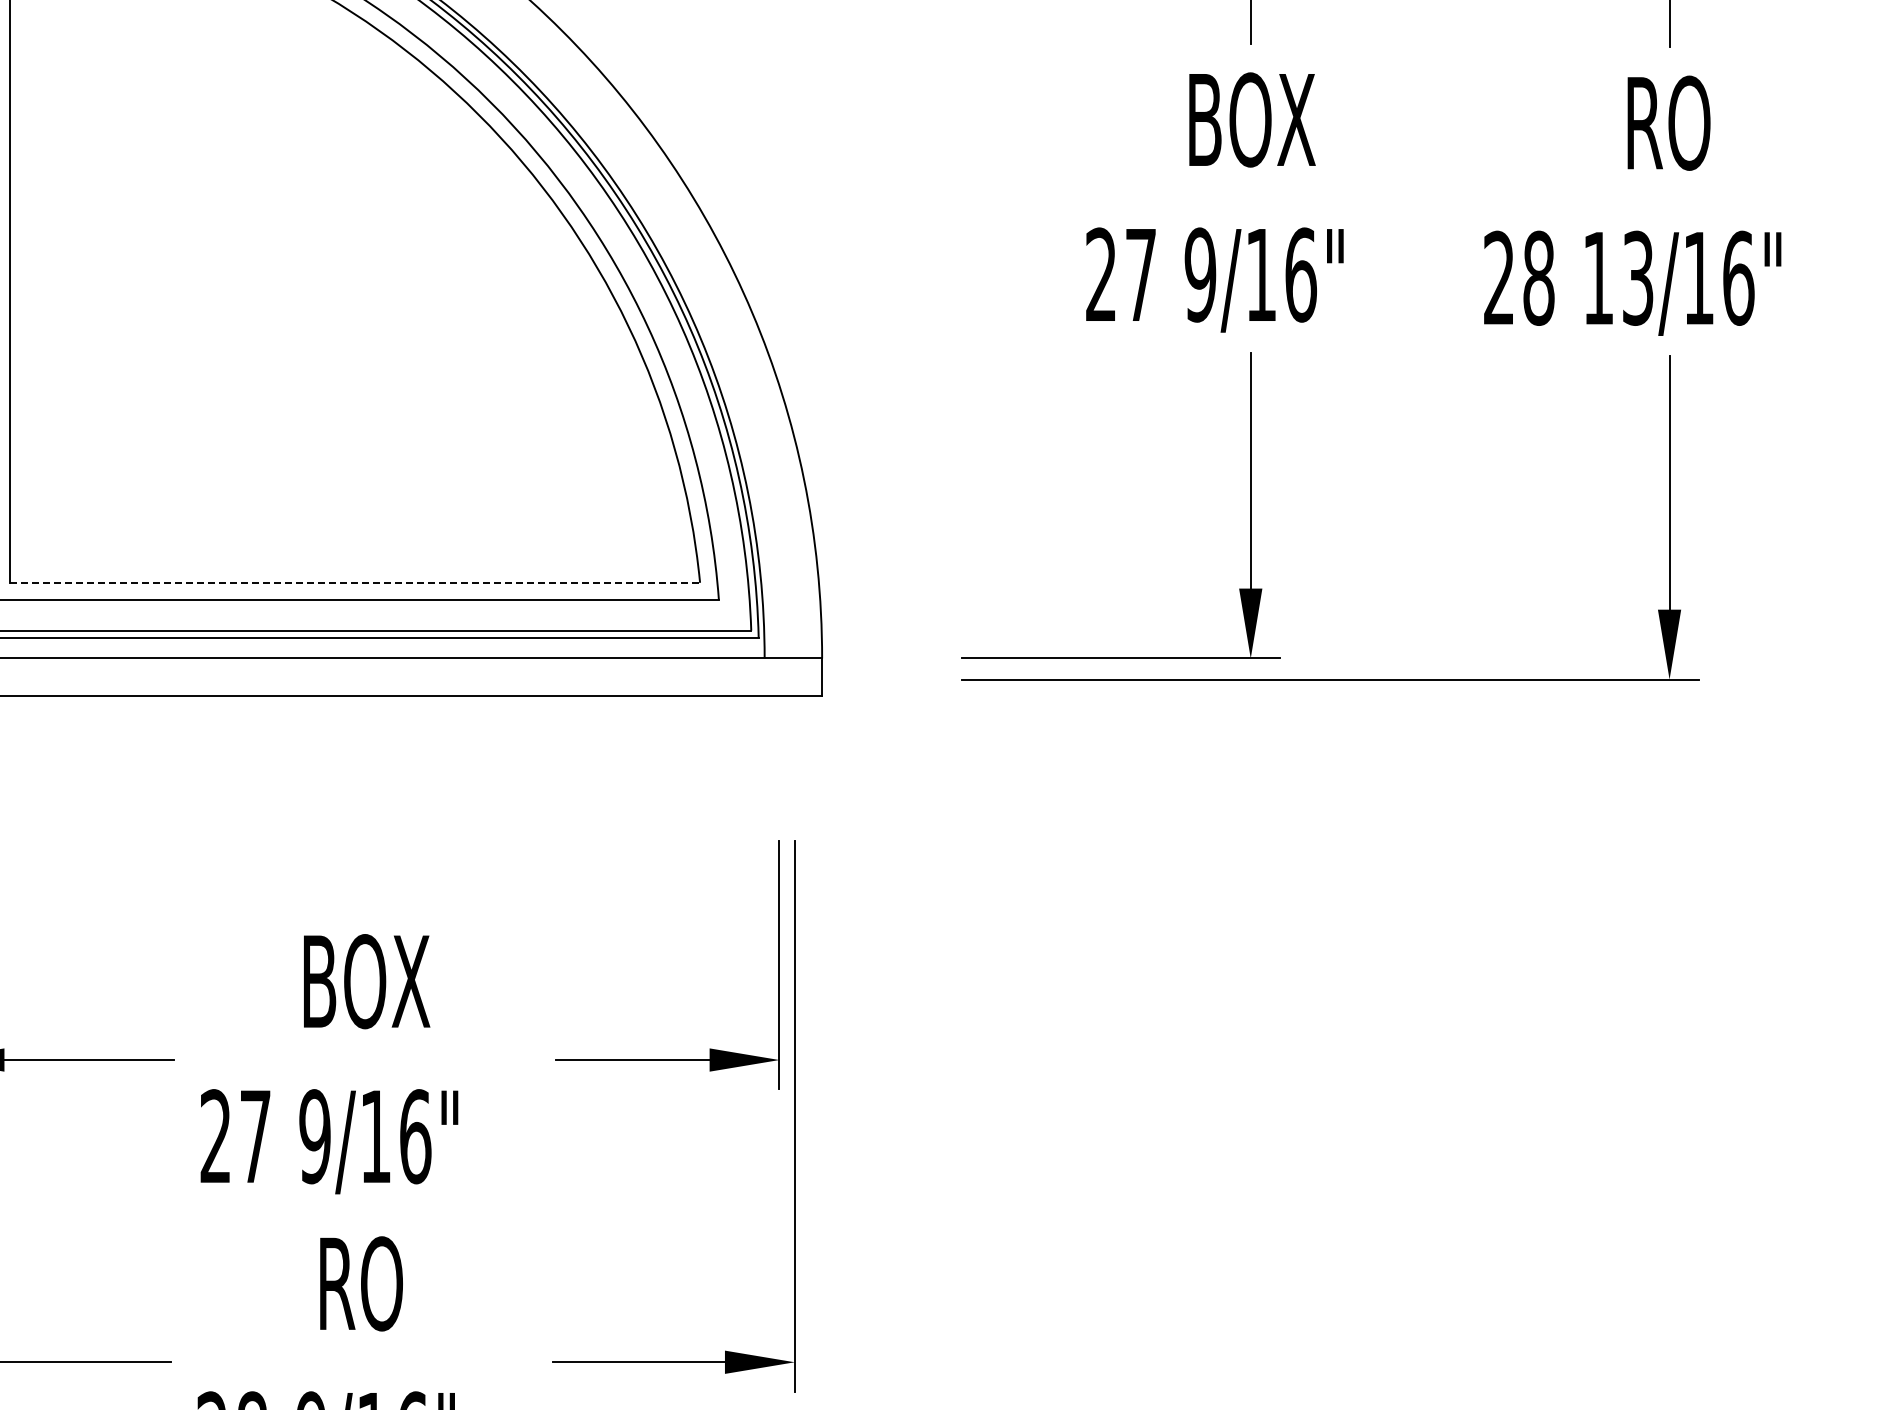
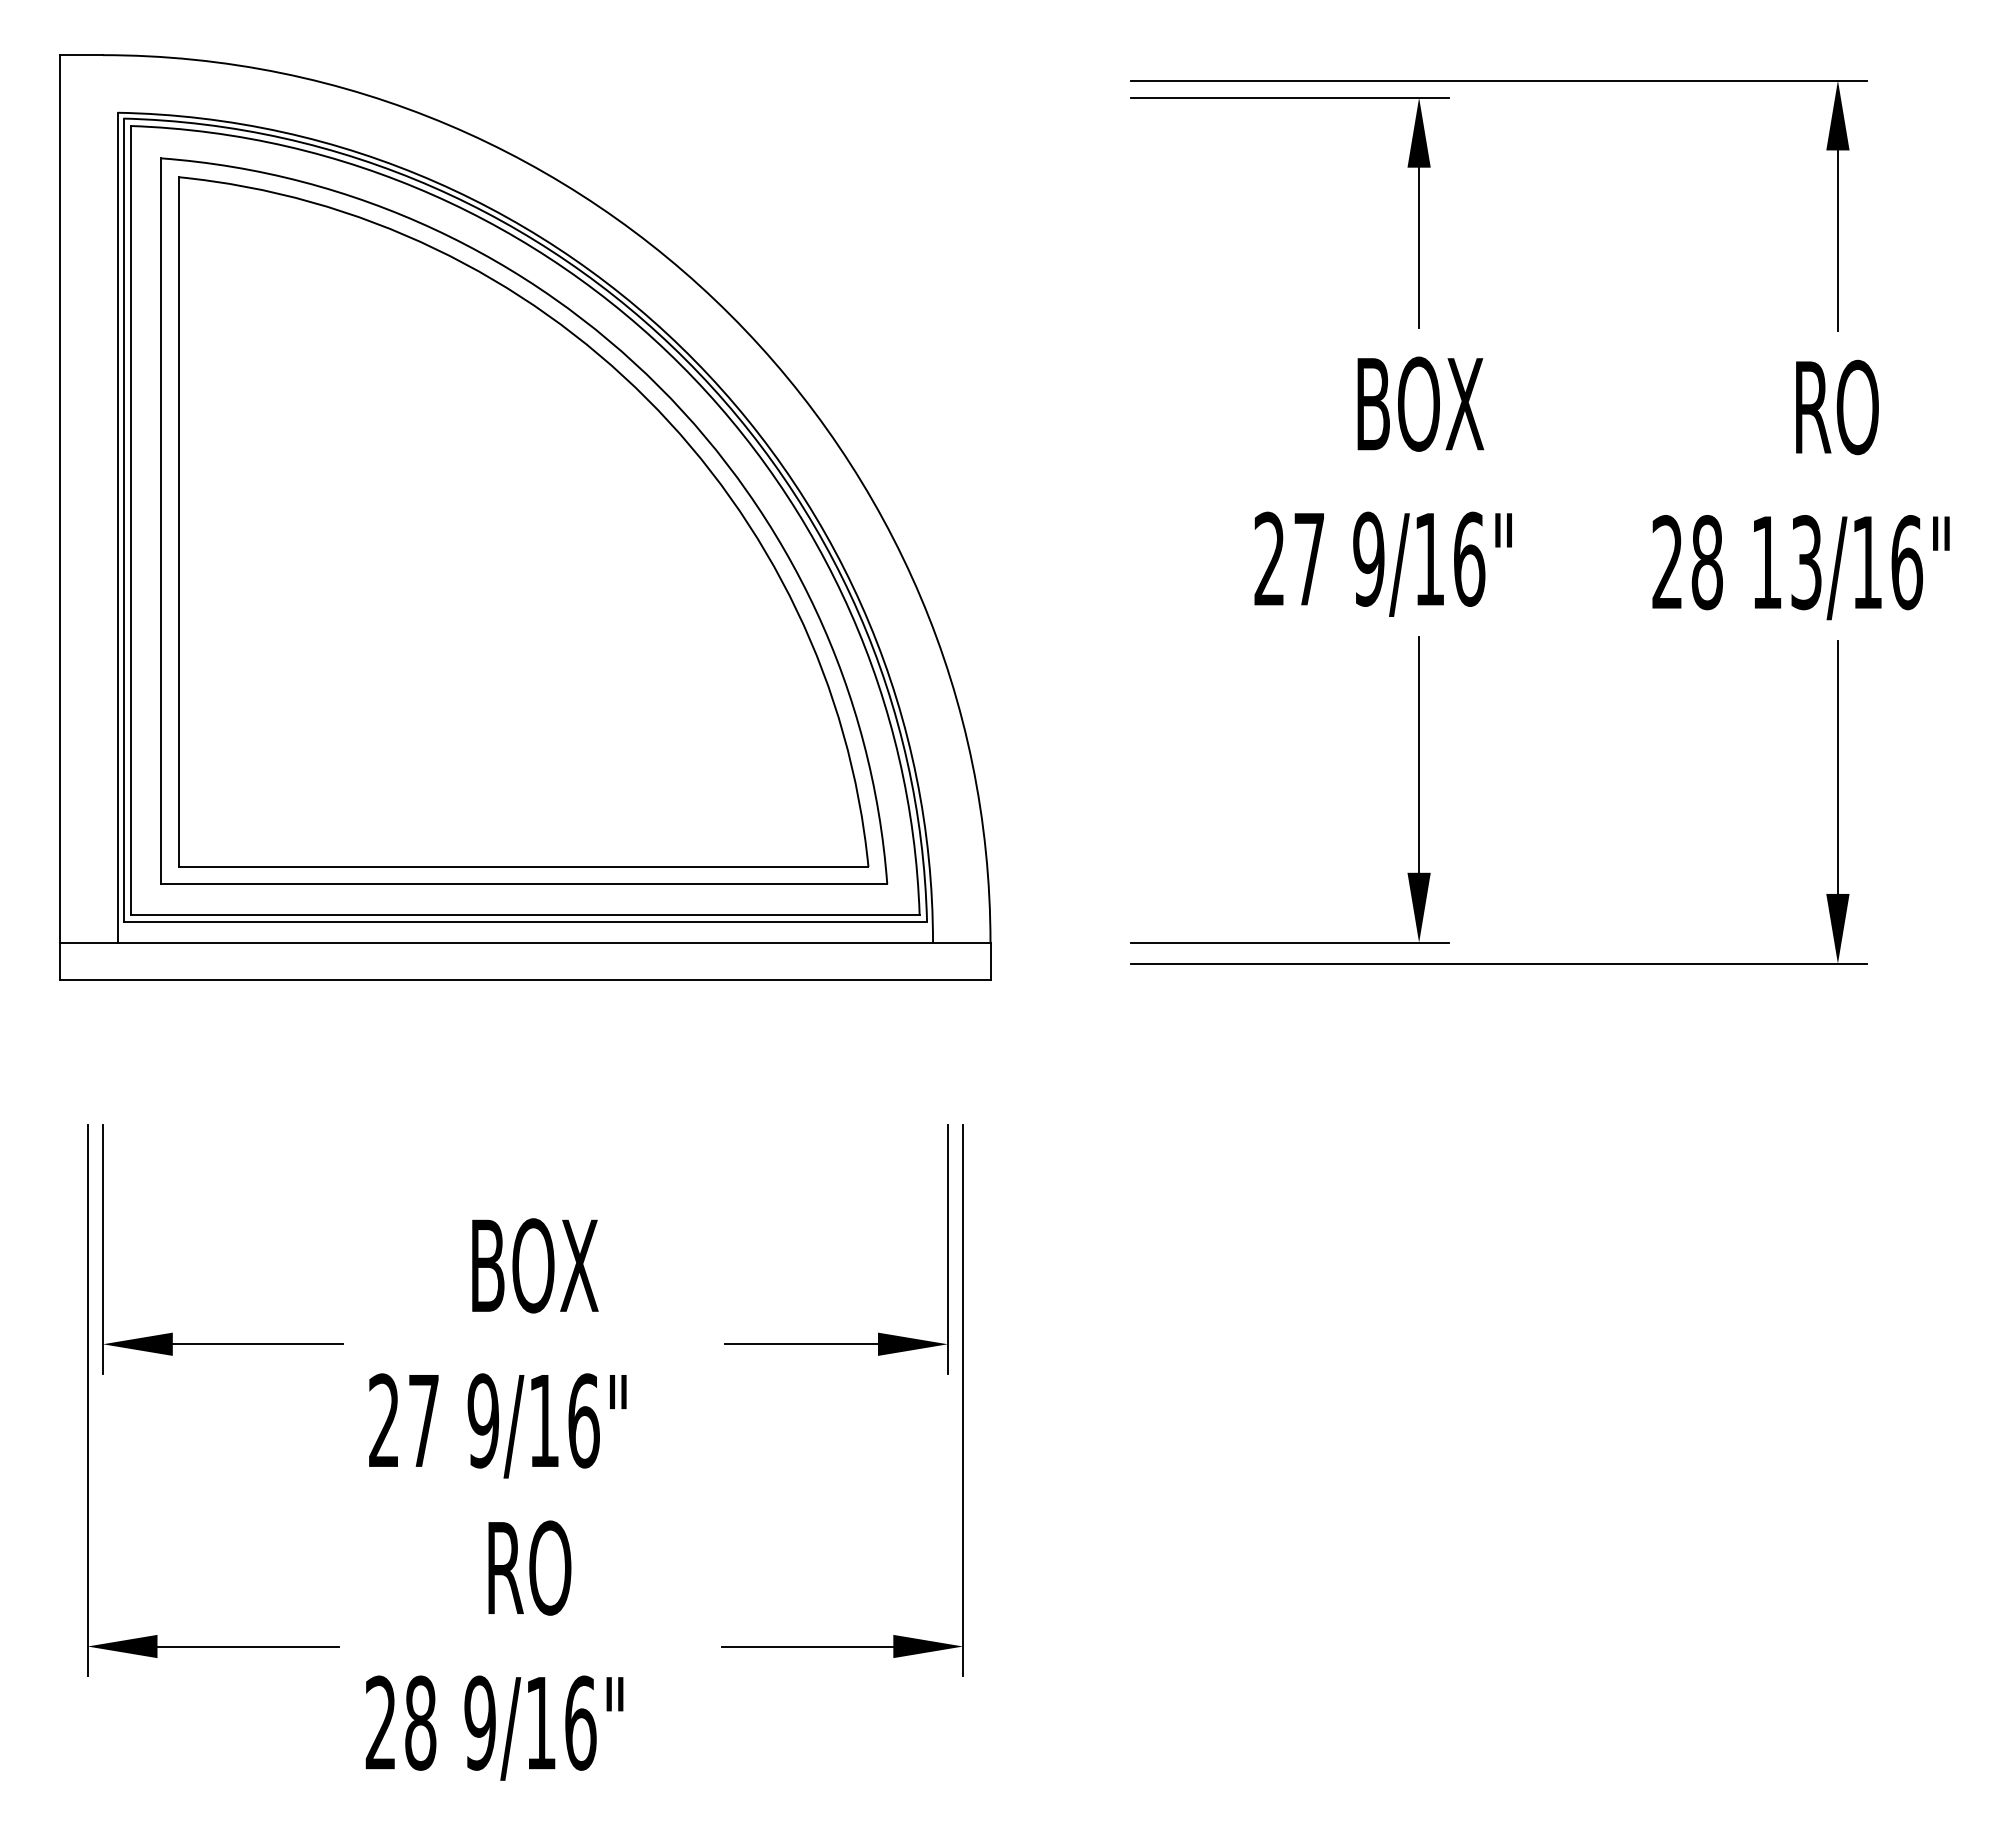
line: (355, 583) -> (523, 867), dashed -> solid

